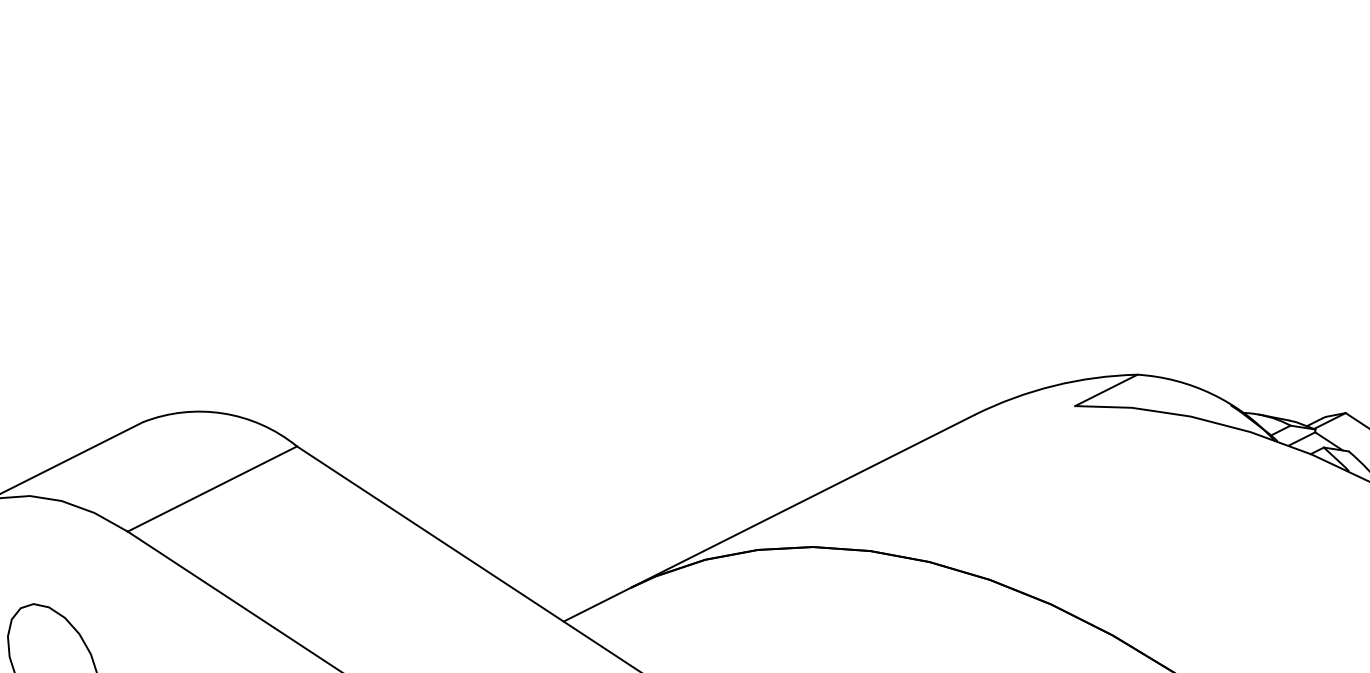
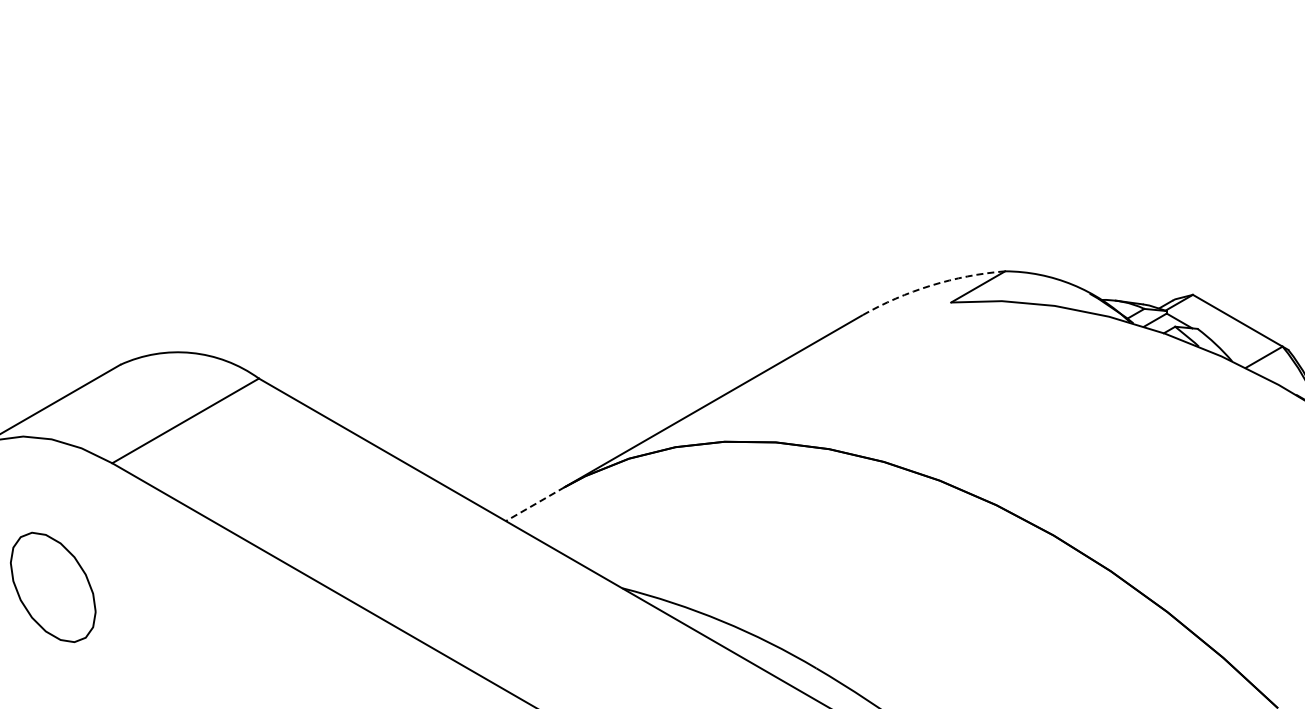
arc: (1054, 385) -> (931, 285), solid -> dashed
line: (596, 604) -> (534, 504), solid -> dashed

